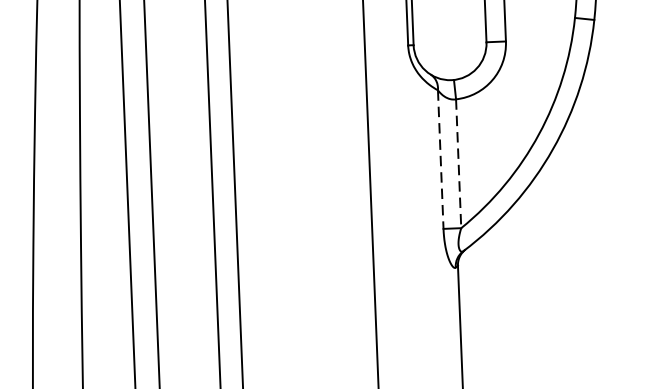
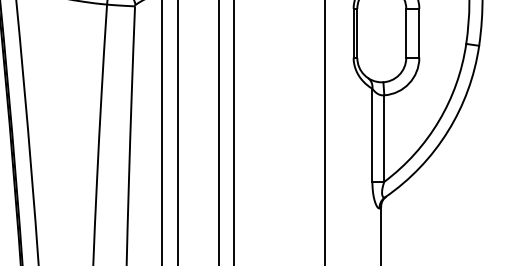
line: (440, 159) -> (372, 135), dashed -> solid
line: (458, 165) -> (384, 139), dashed -> solid

